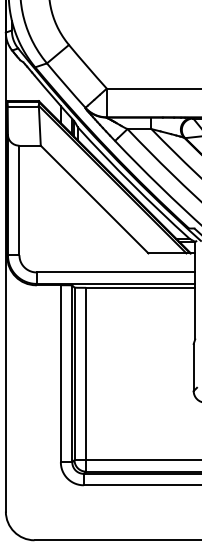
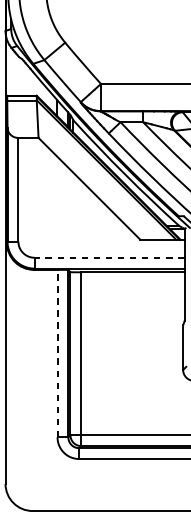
line: (115, 272) -> (109, 257), solid -> dashed
line: (60, 373) -> (57, 353), solid -> dashed

